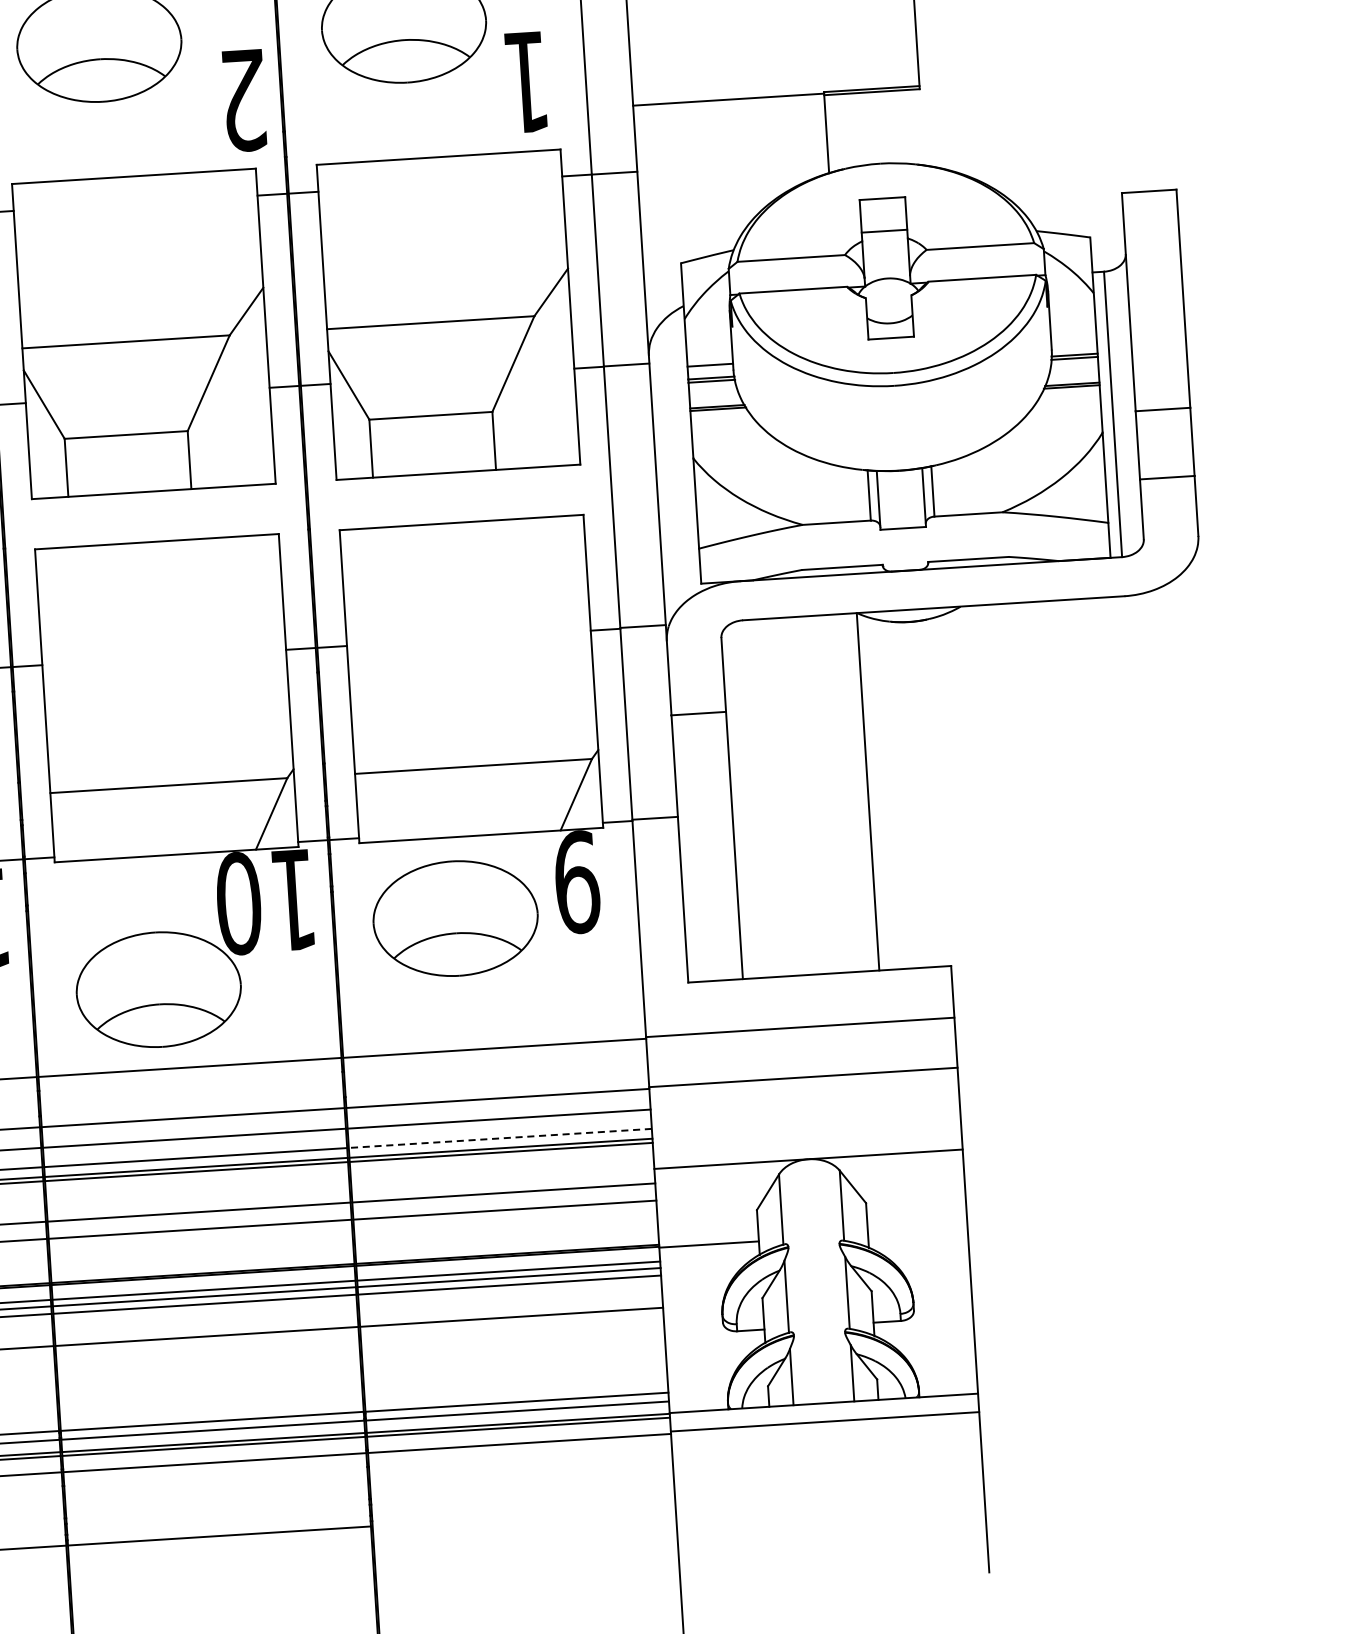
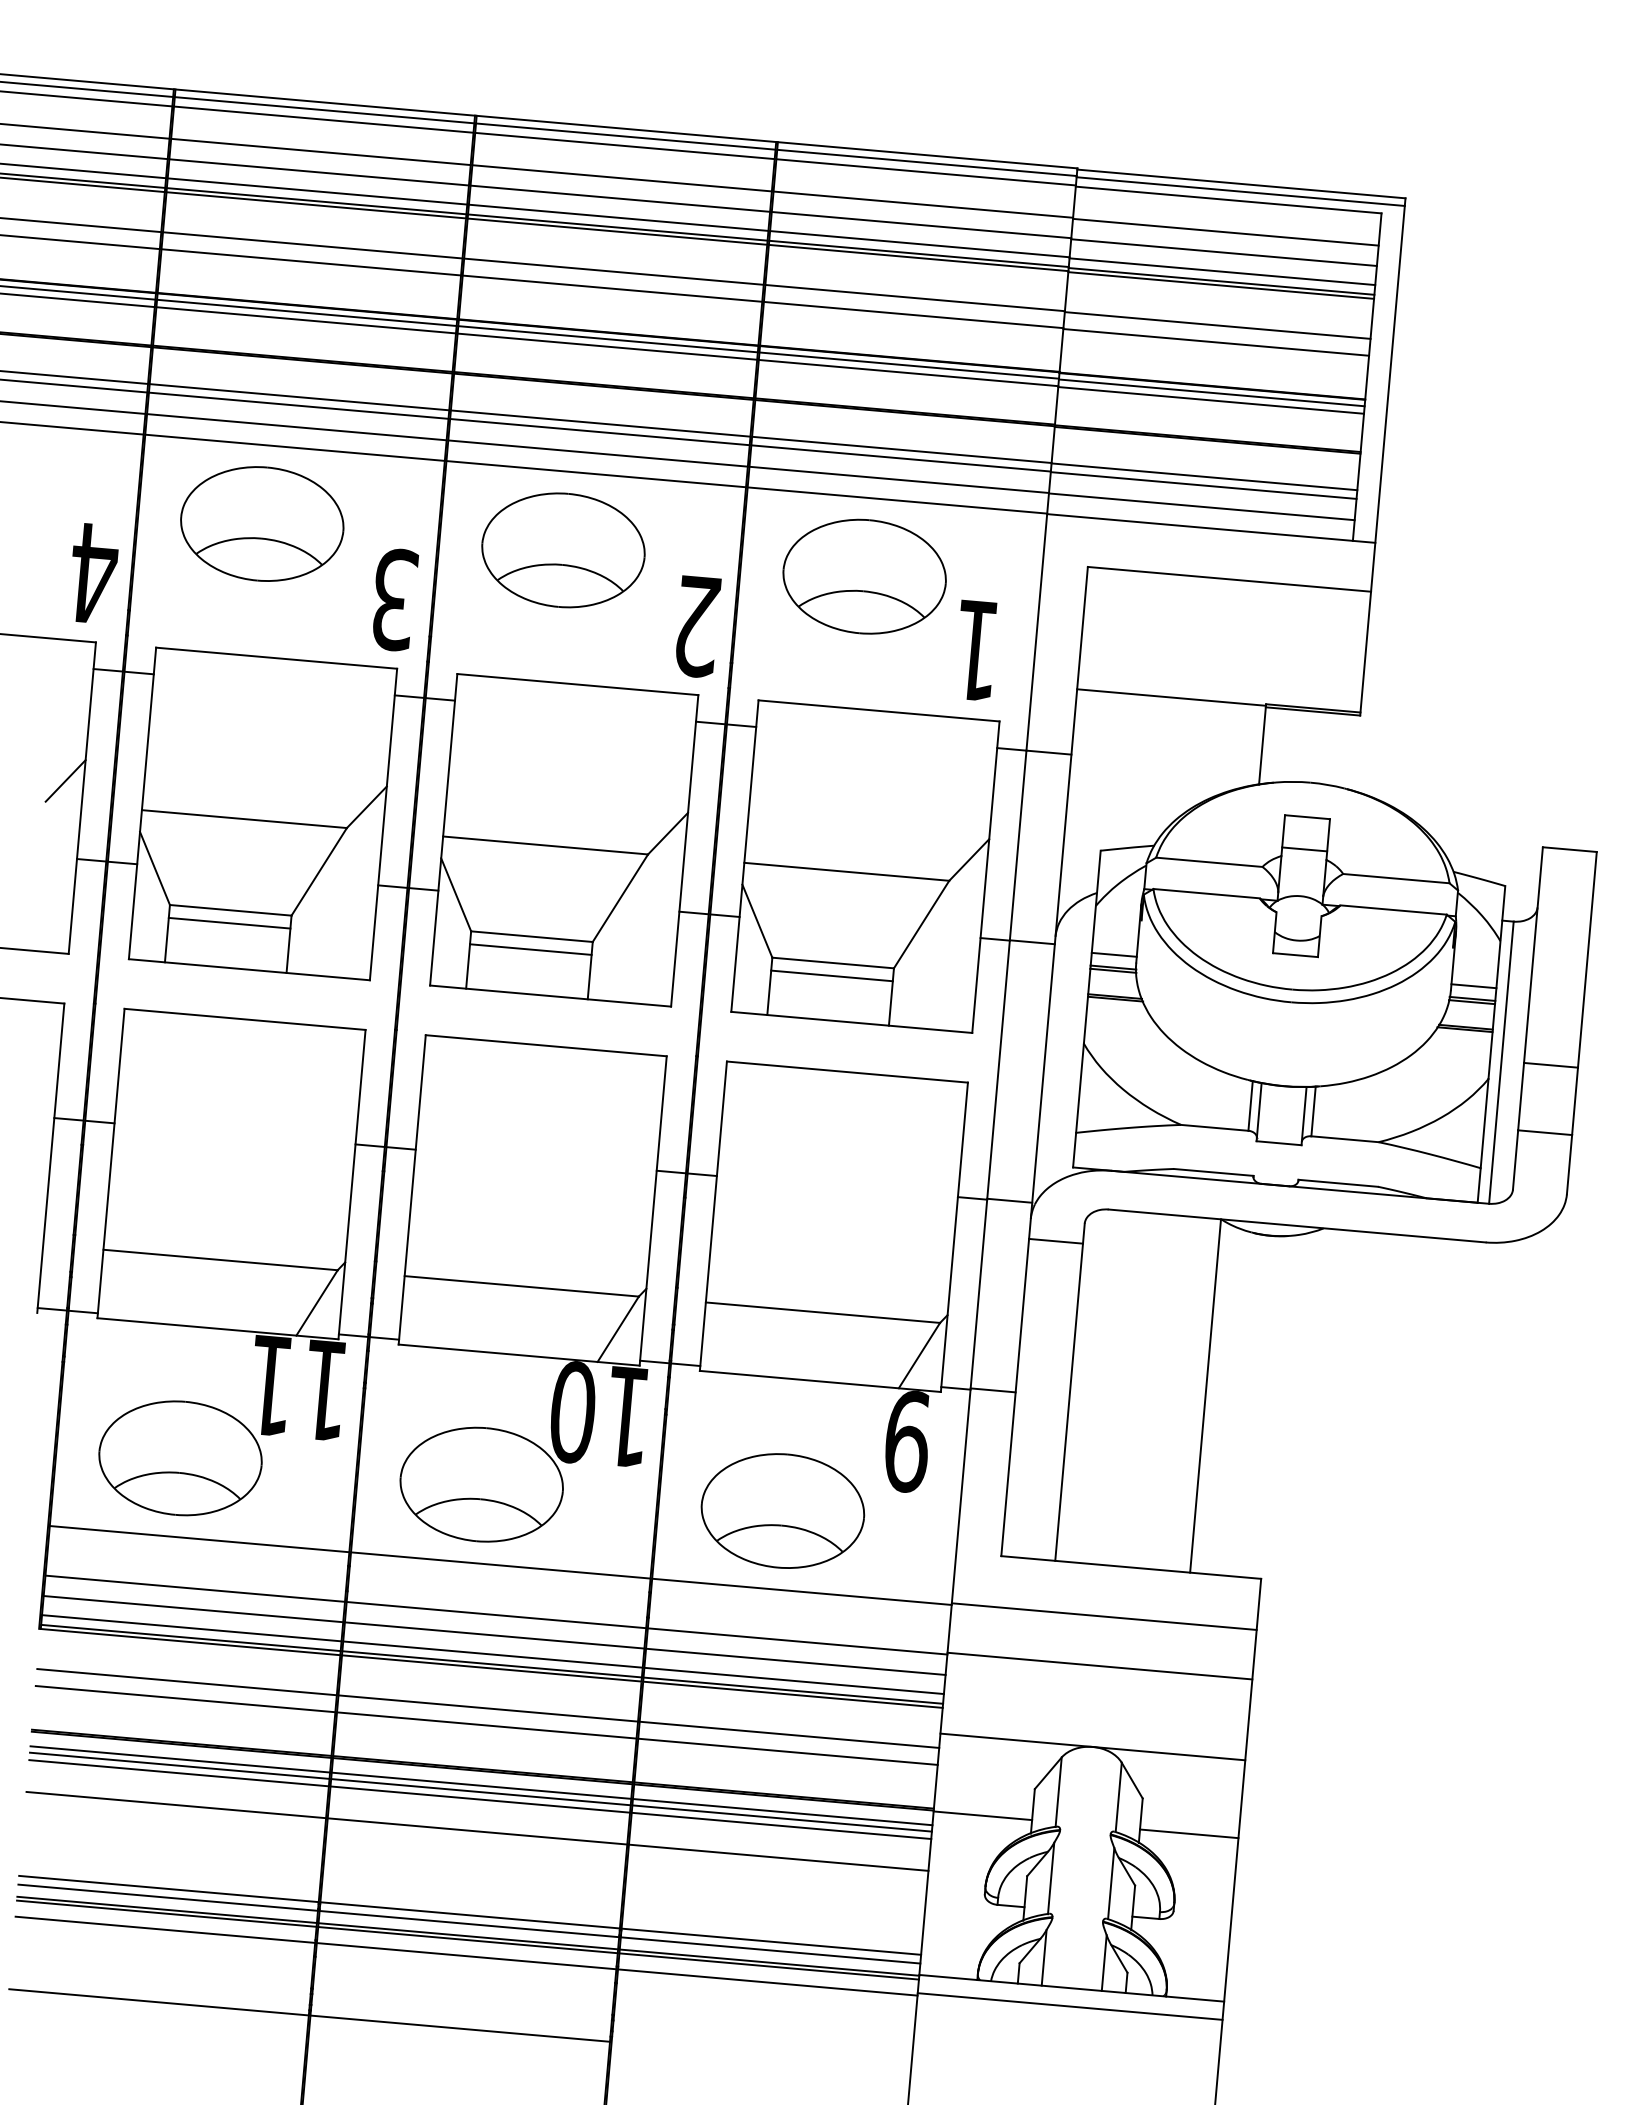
line: (1073, 342) -> (1473, 986), added
line: (431, 428) -> (831, 975), added
line: (126, 448) -> (530, 949), added
line: (698, 712) -> (1056, 1240), moved
part: (455, 918) -> (782, 1510), moved
line: (499, 1138) -> (793, 1680), dashed -> solid
line: (918, 1231) -> (1189, 1833), added

